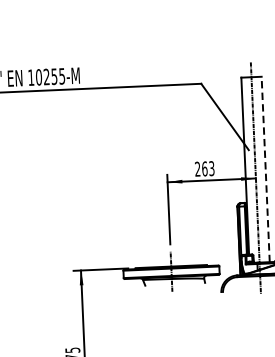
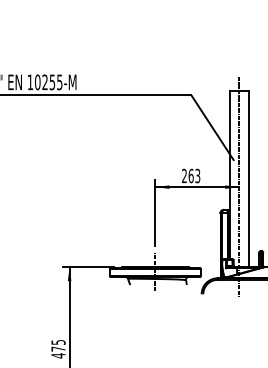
line: (265, 168) -> (248, 178), dashed -> solid

